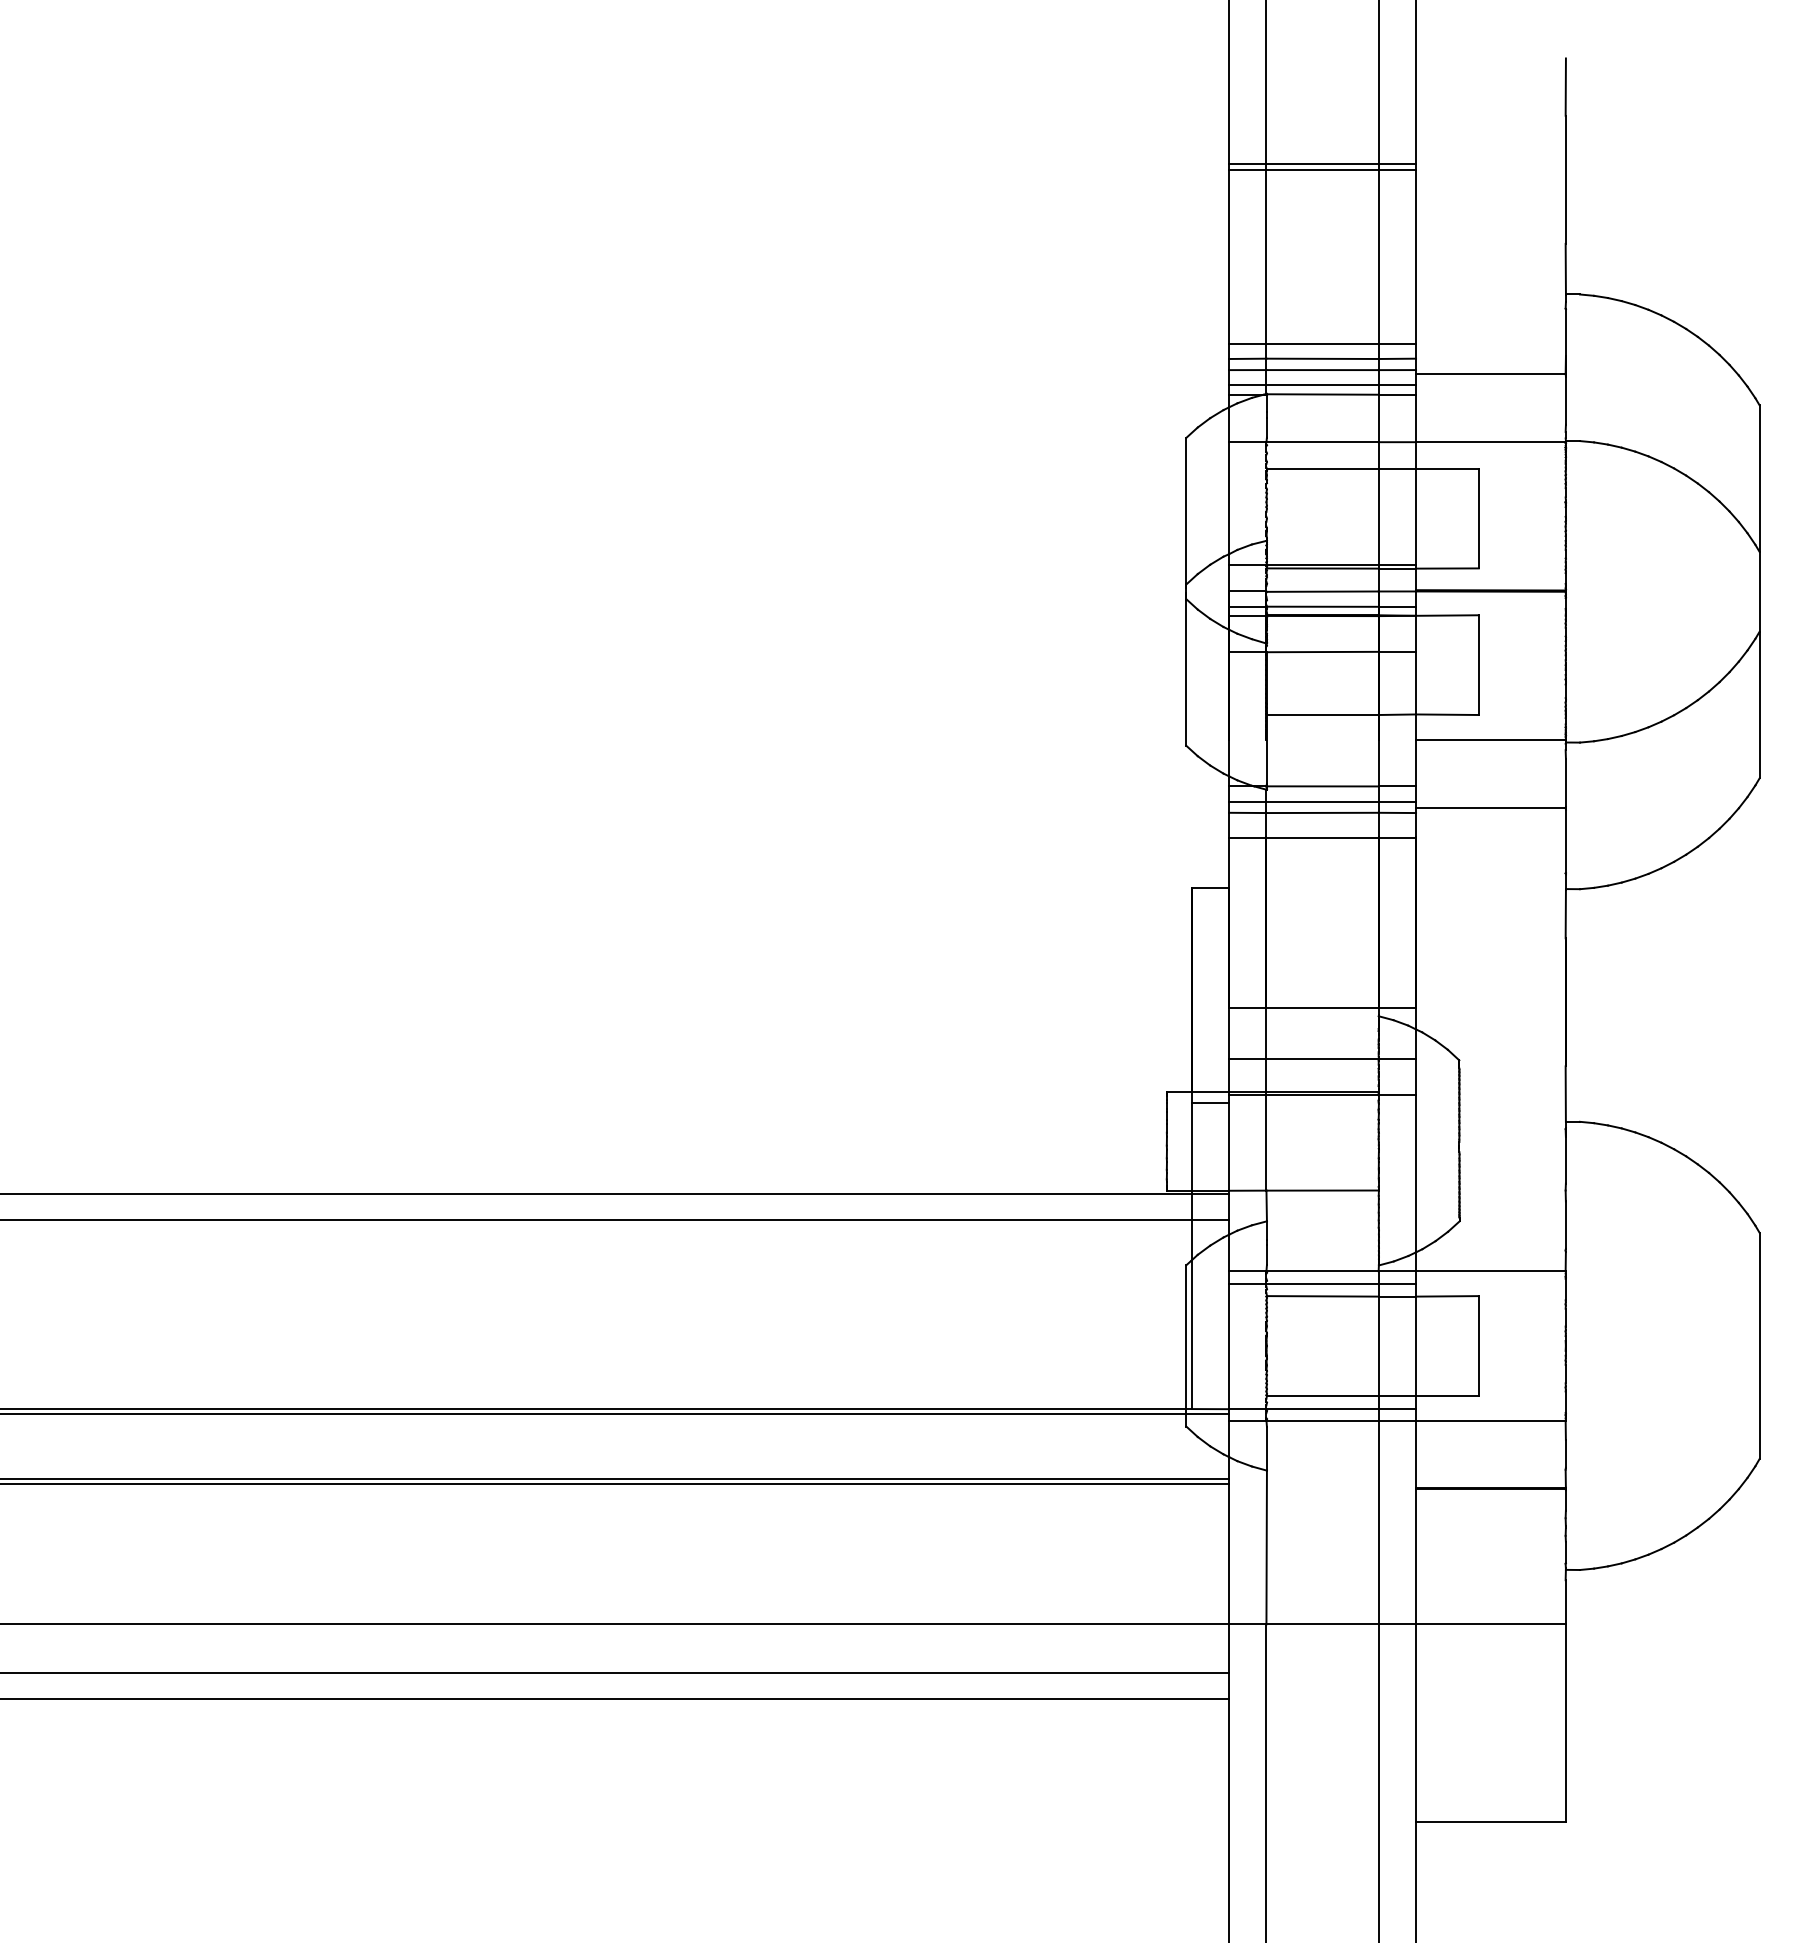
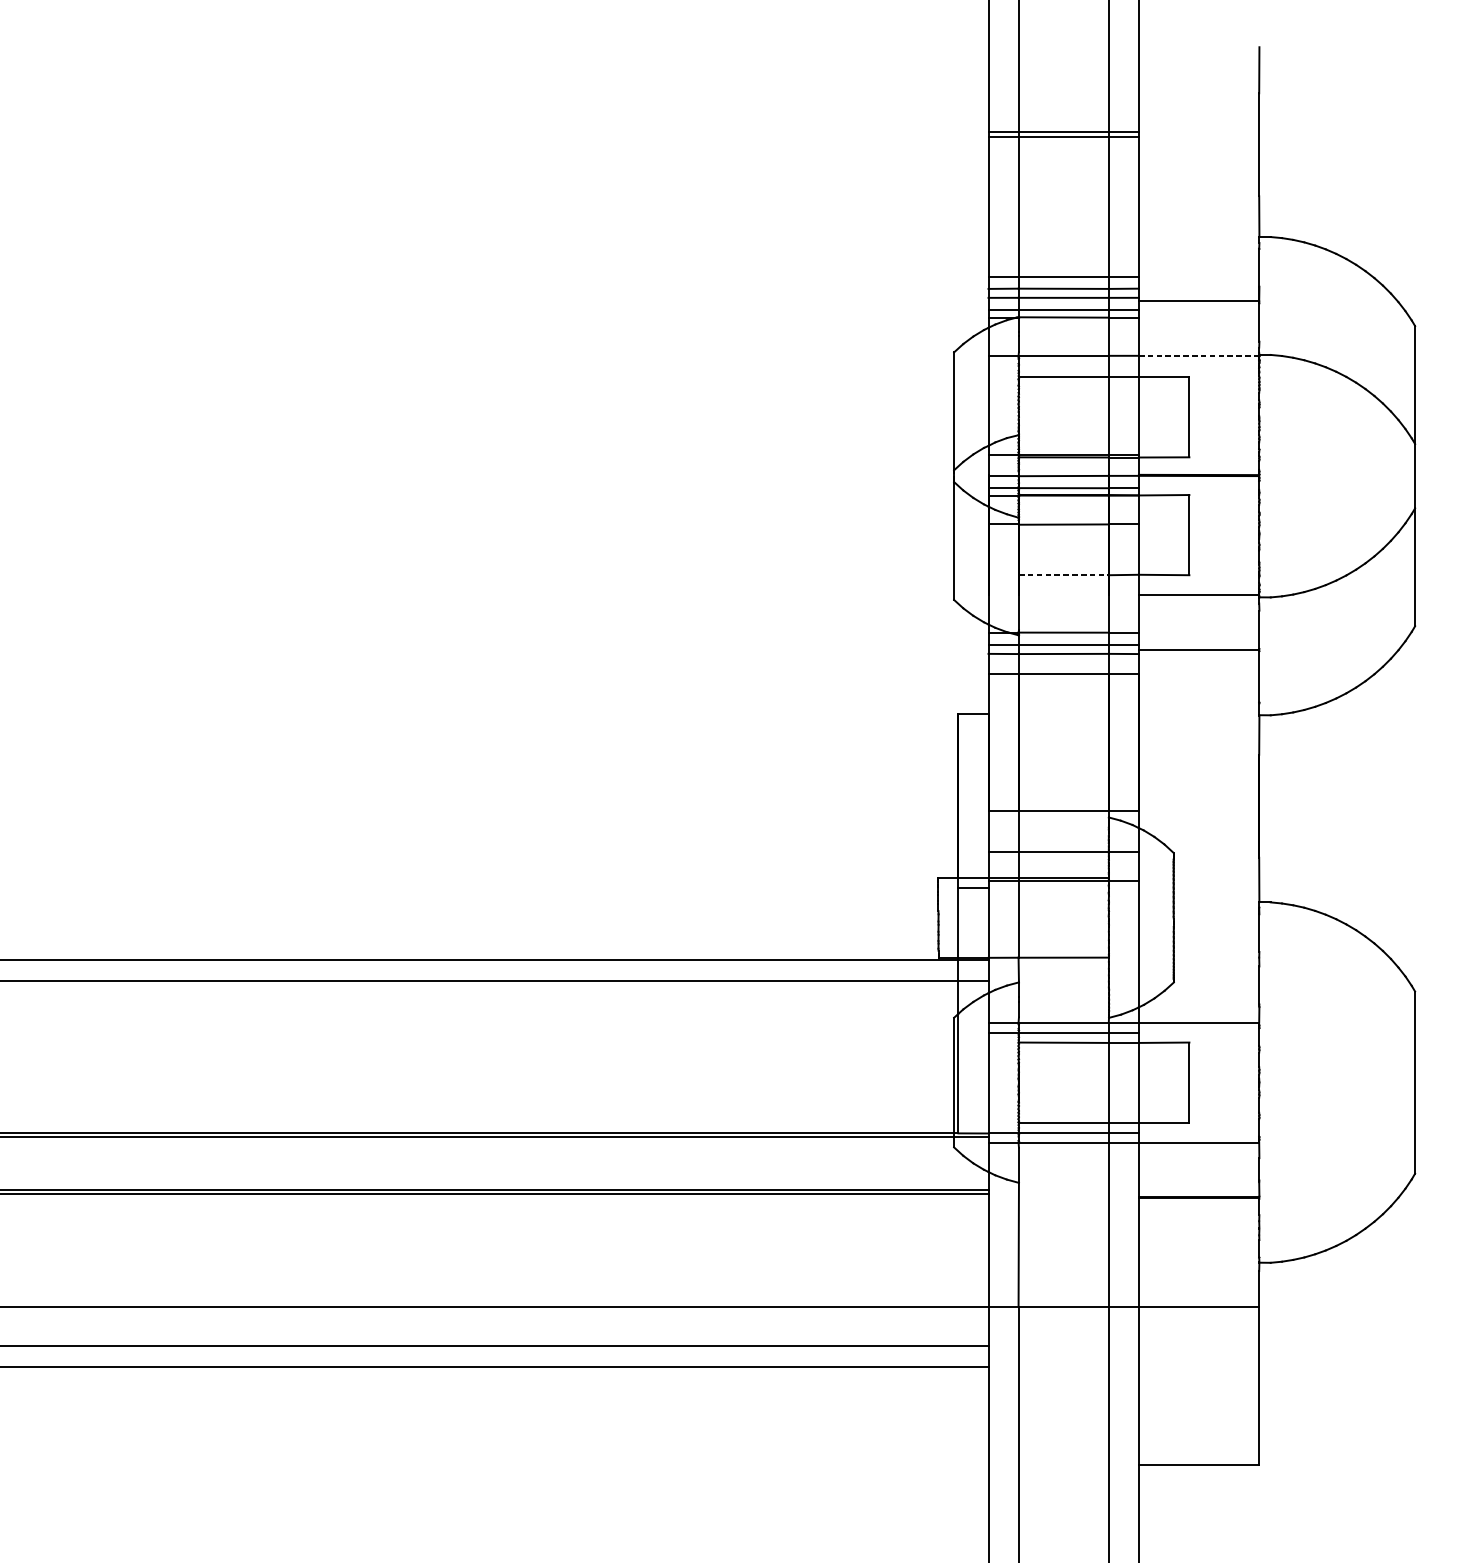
line: (1490, 442) -> (1198, 356), solid -> dashed
line: (1322, 715) -> (1063, 575), solid -> dashed

